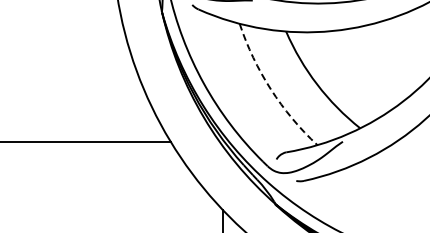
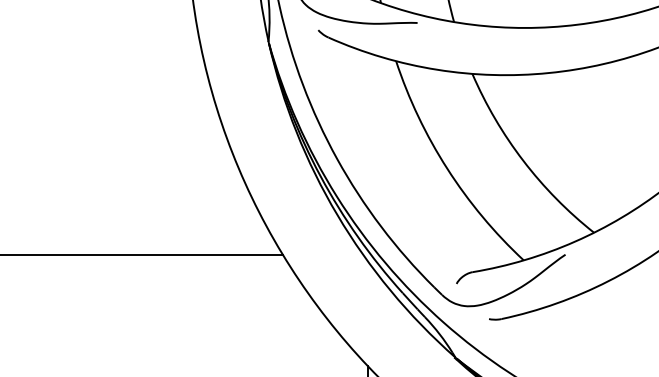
arc: (270, 89) -> (446, 168), dashed -> solid

